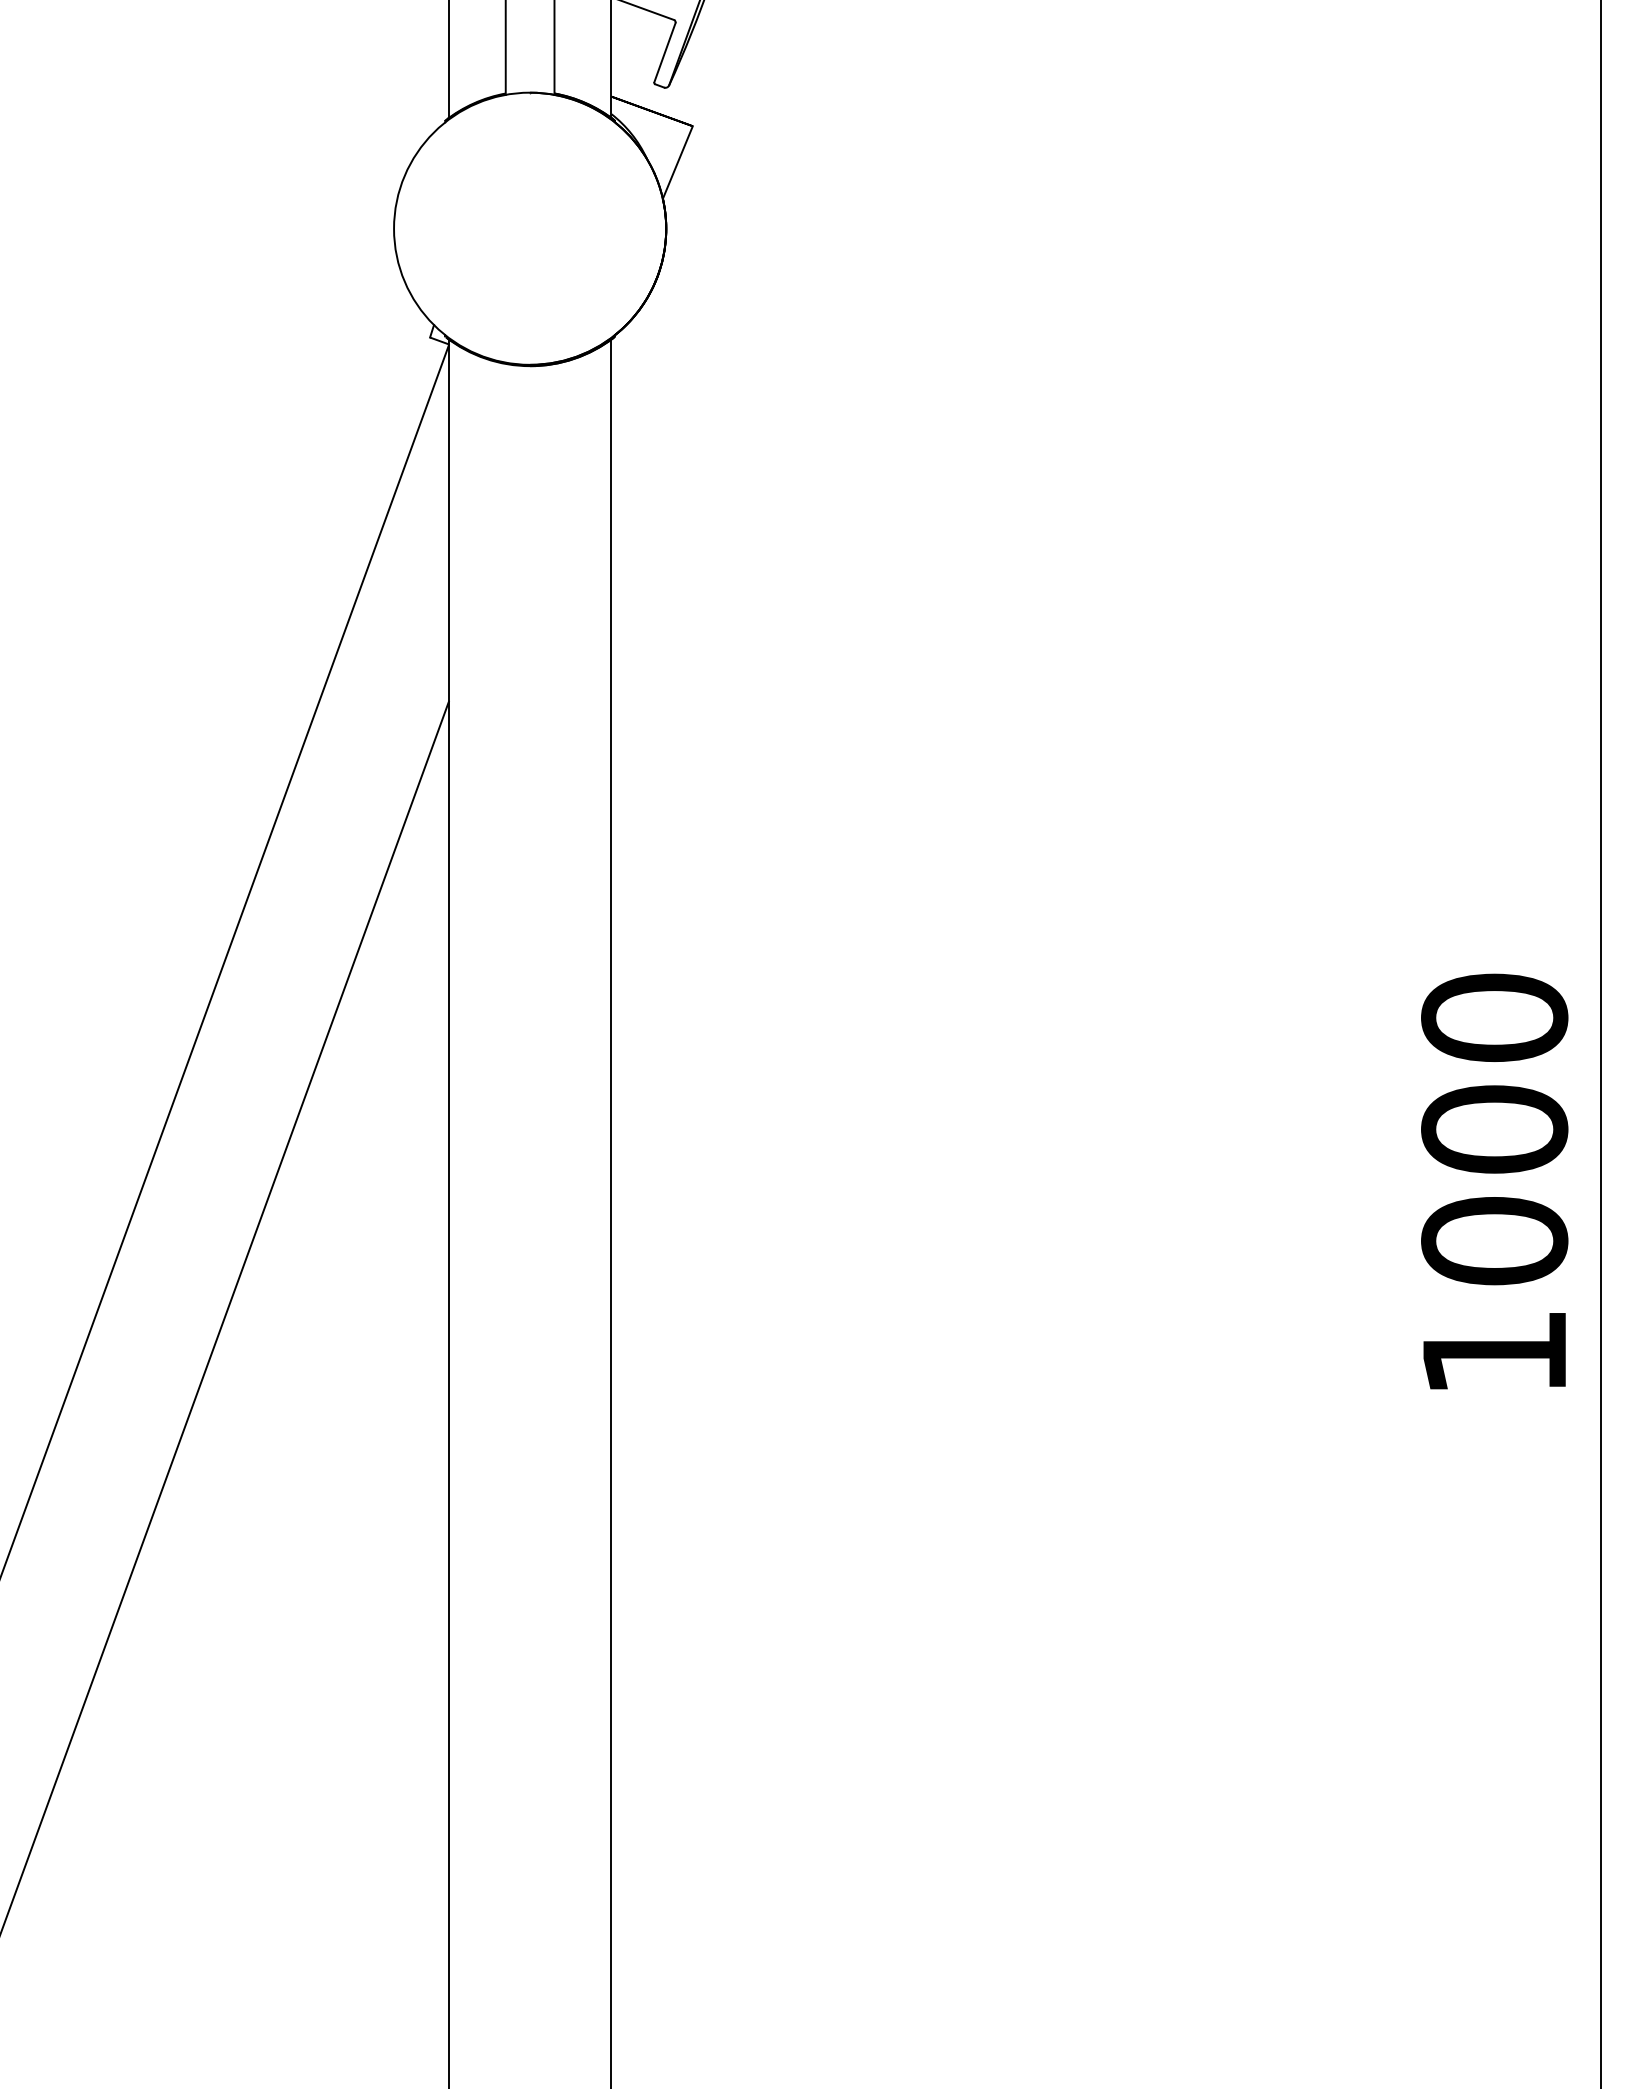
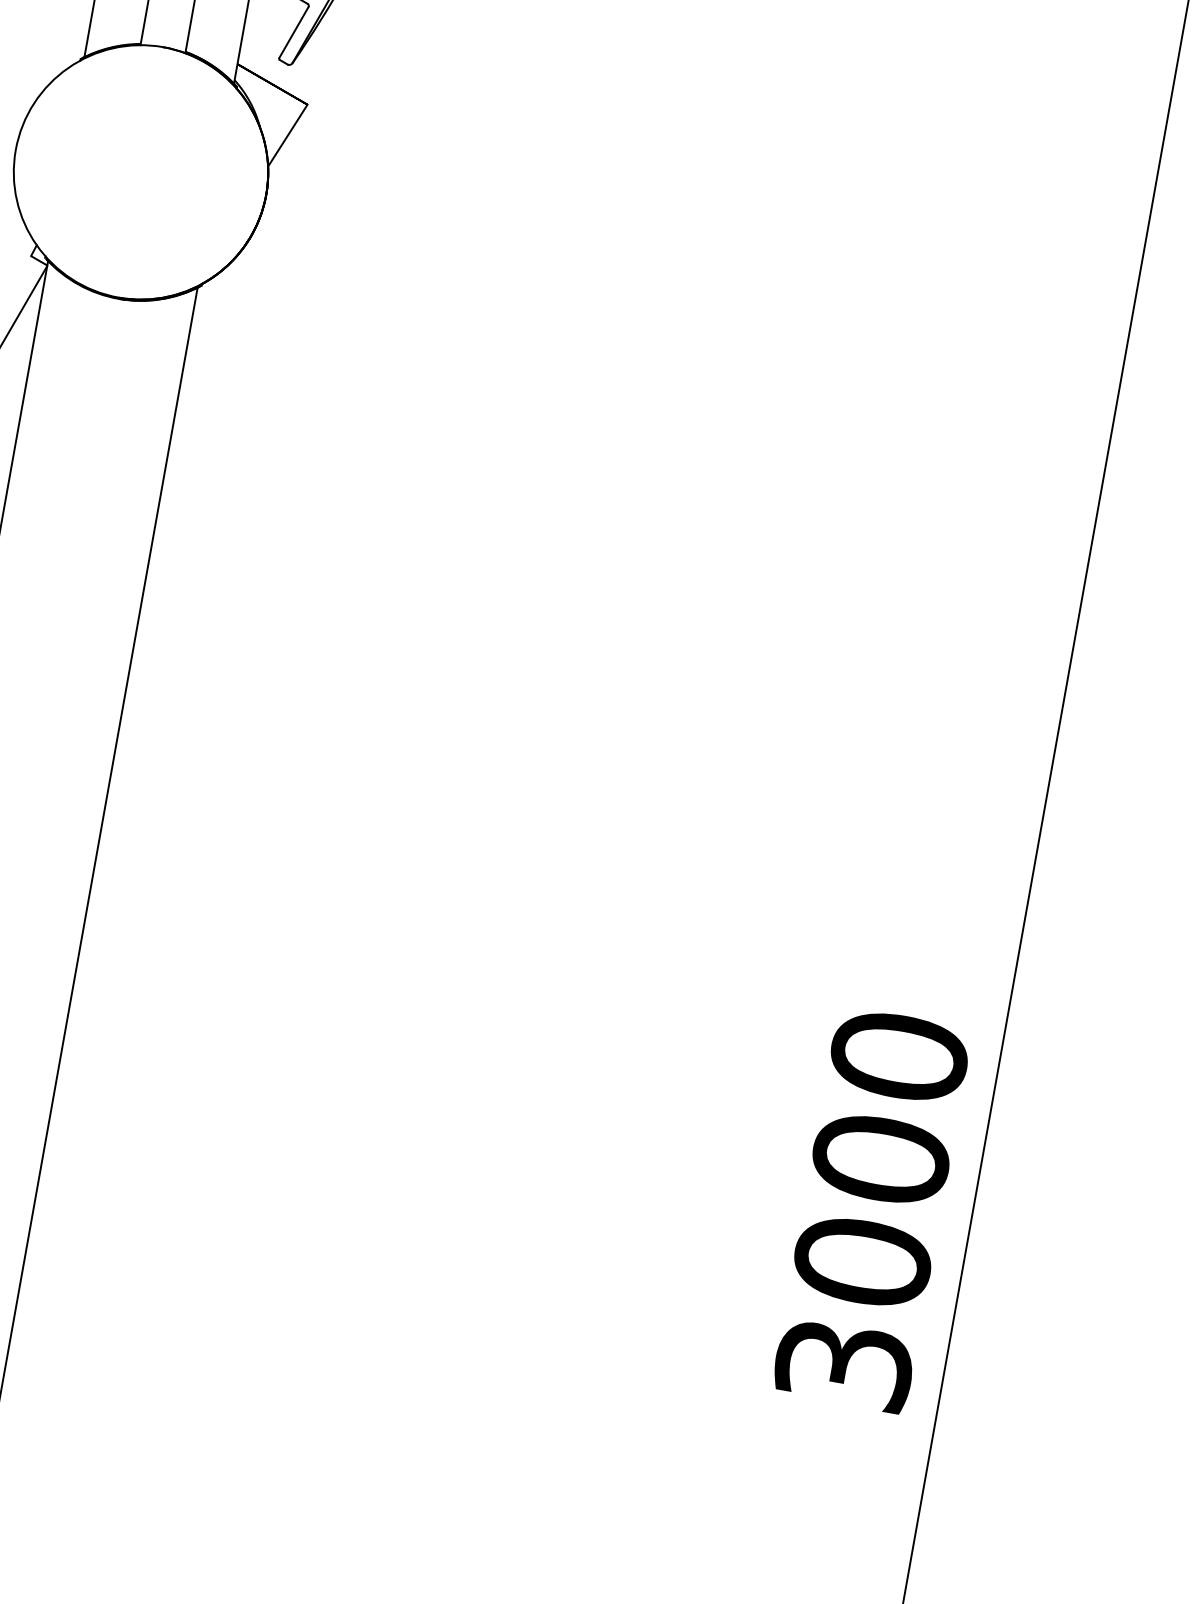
text: (1494, 1353) -> (844, 1365), 1000 -> 3000

